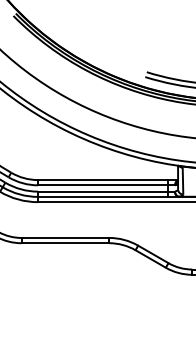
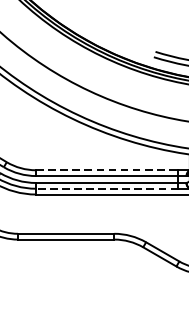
line: (102, 180) -> (106, 170), solid -> dashed
line: (102, 196) -> (106, 188), solid -> dashed

